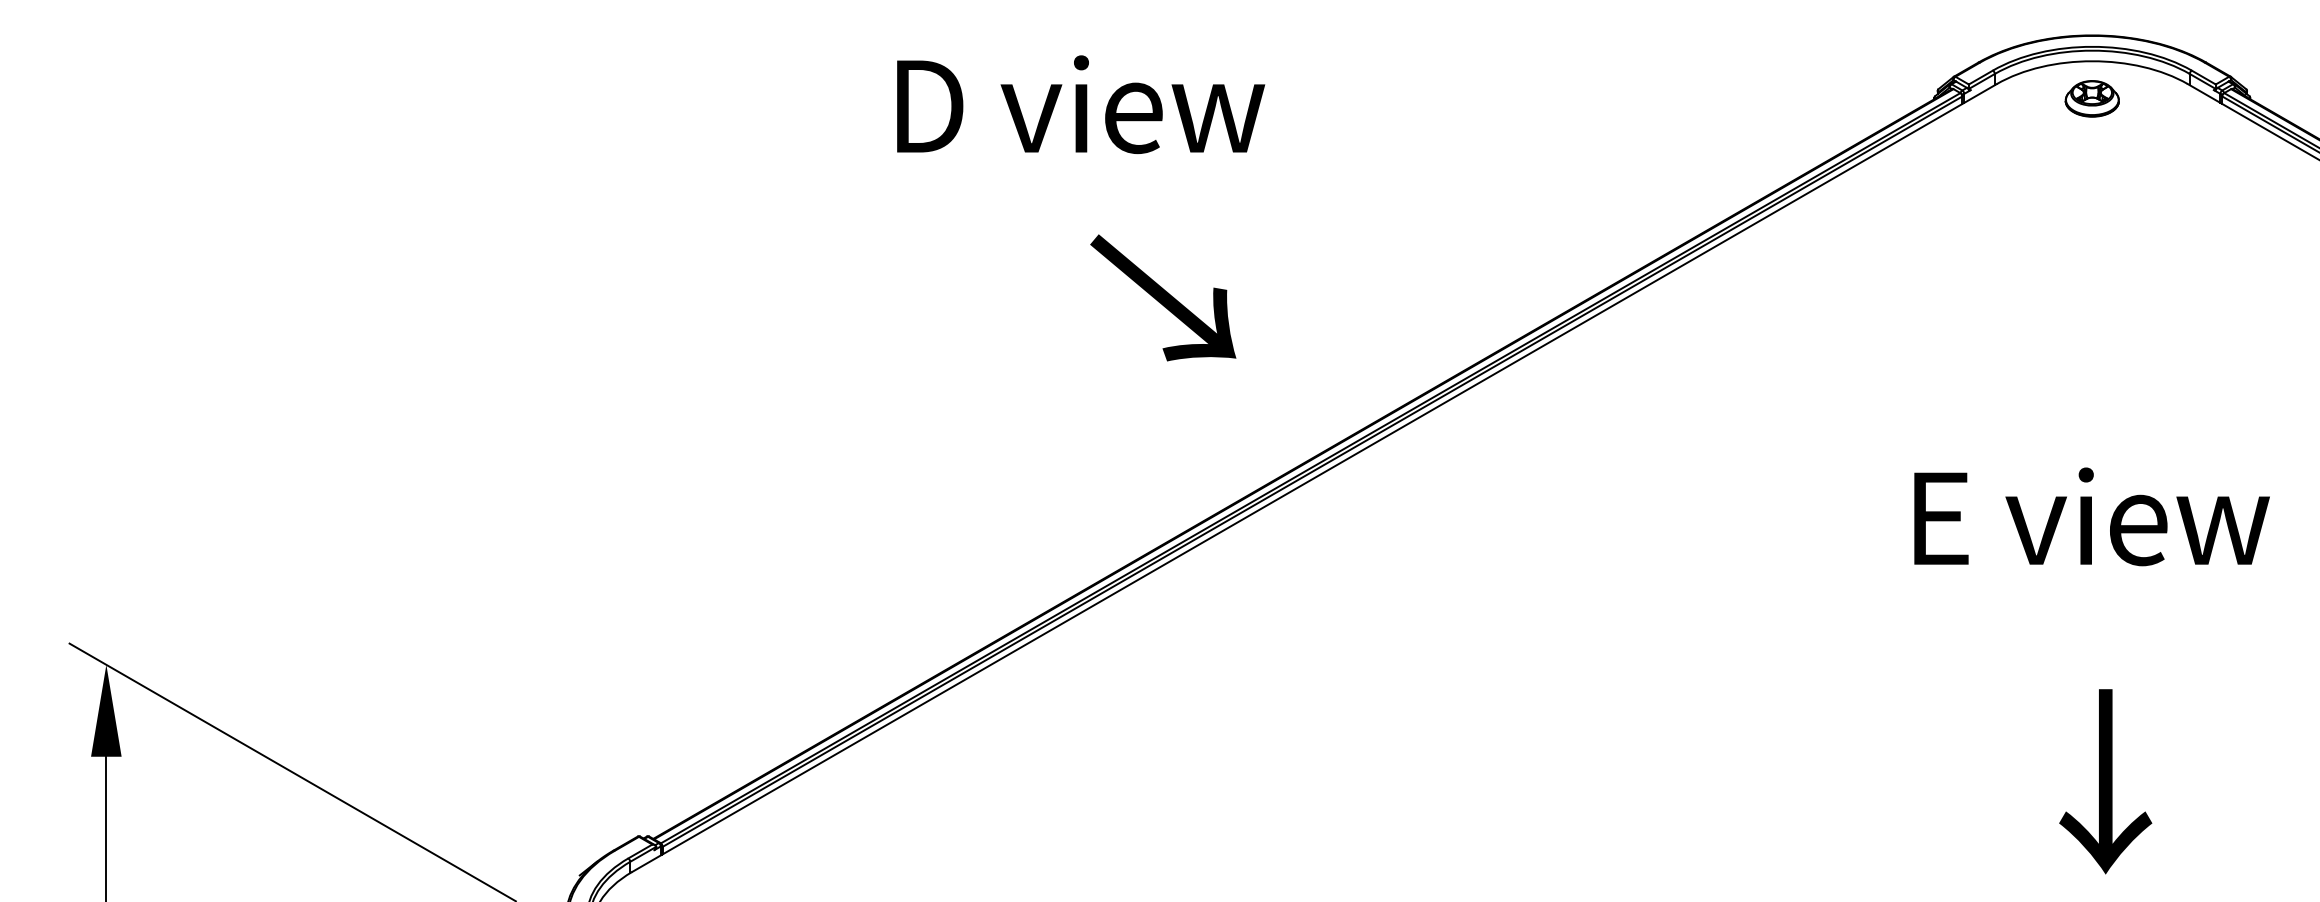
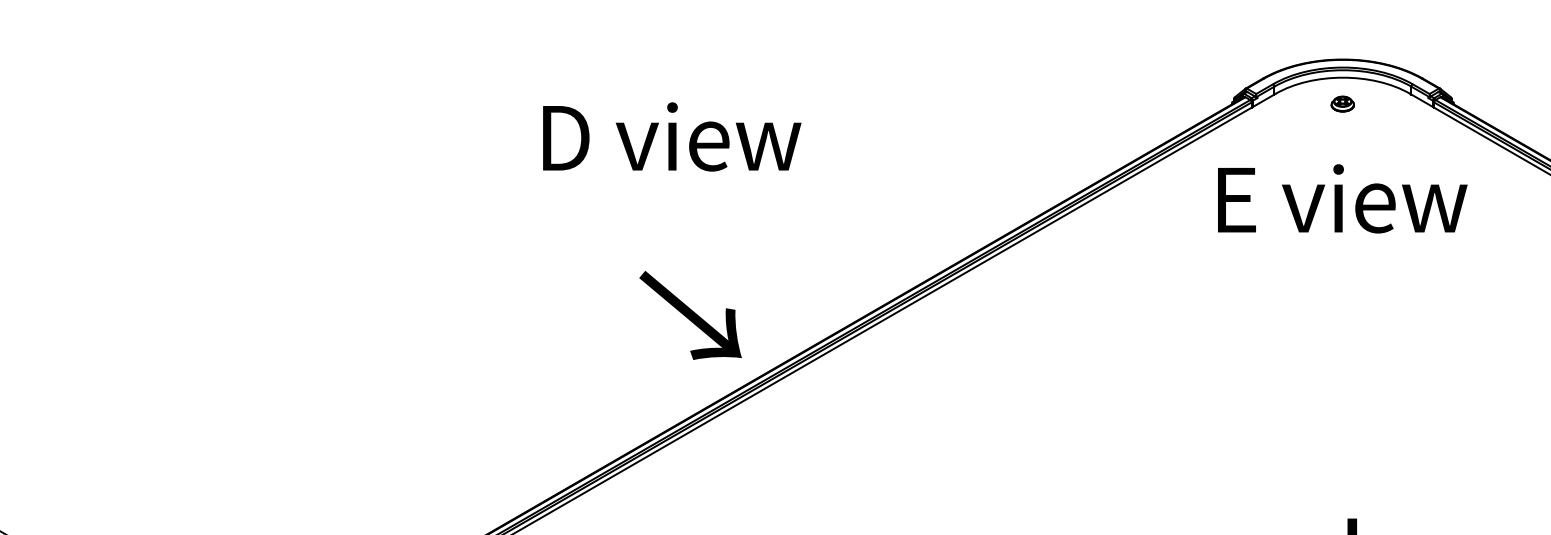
part: (2091, 98) -> (1342, 103), size x0.6
text: (1081, 104) -> (672, 136), moved
text: (1163, 297) -> (690, 315), moved
text: (2091, 516) -> (1342, 198), moved

